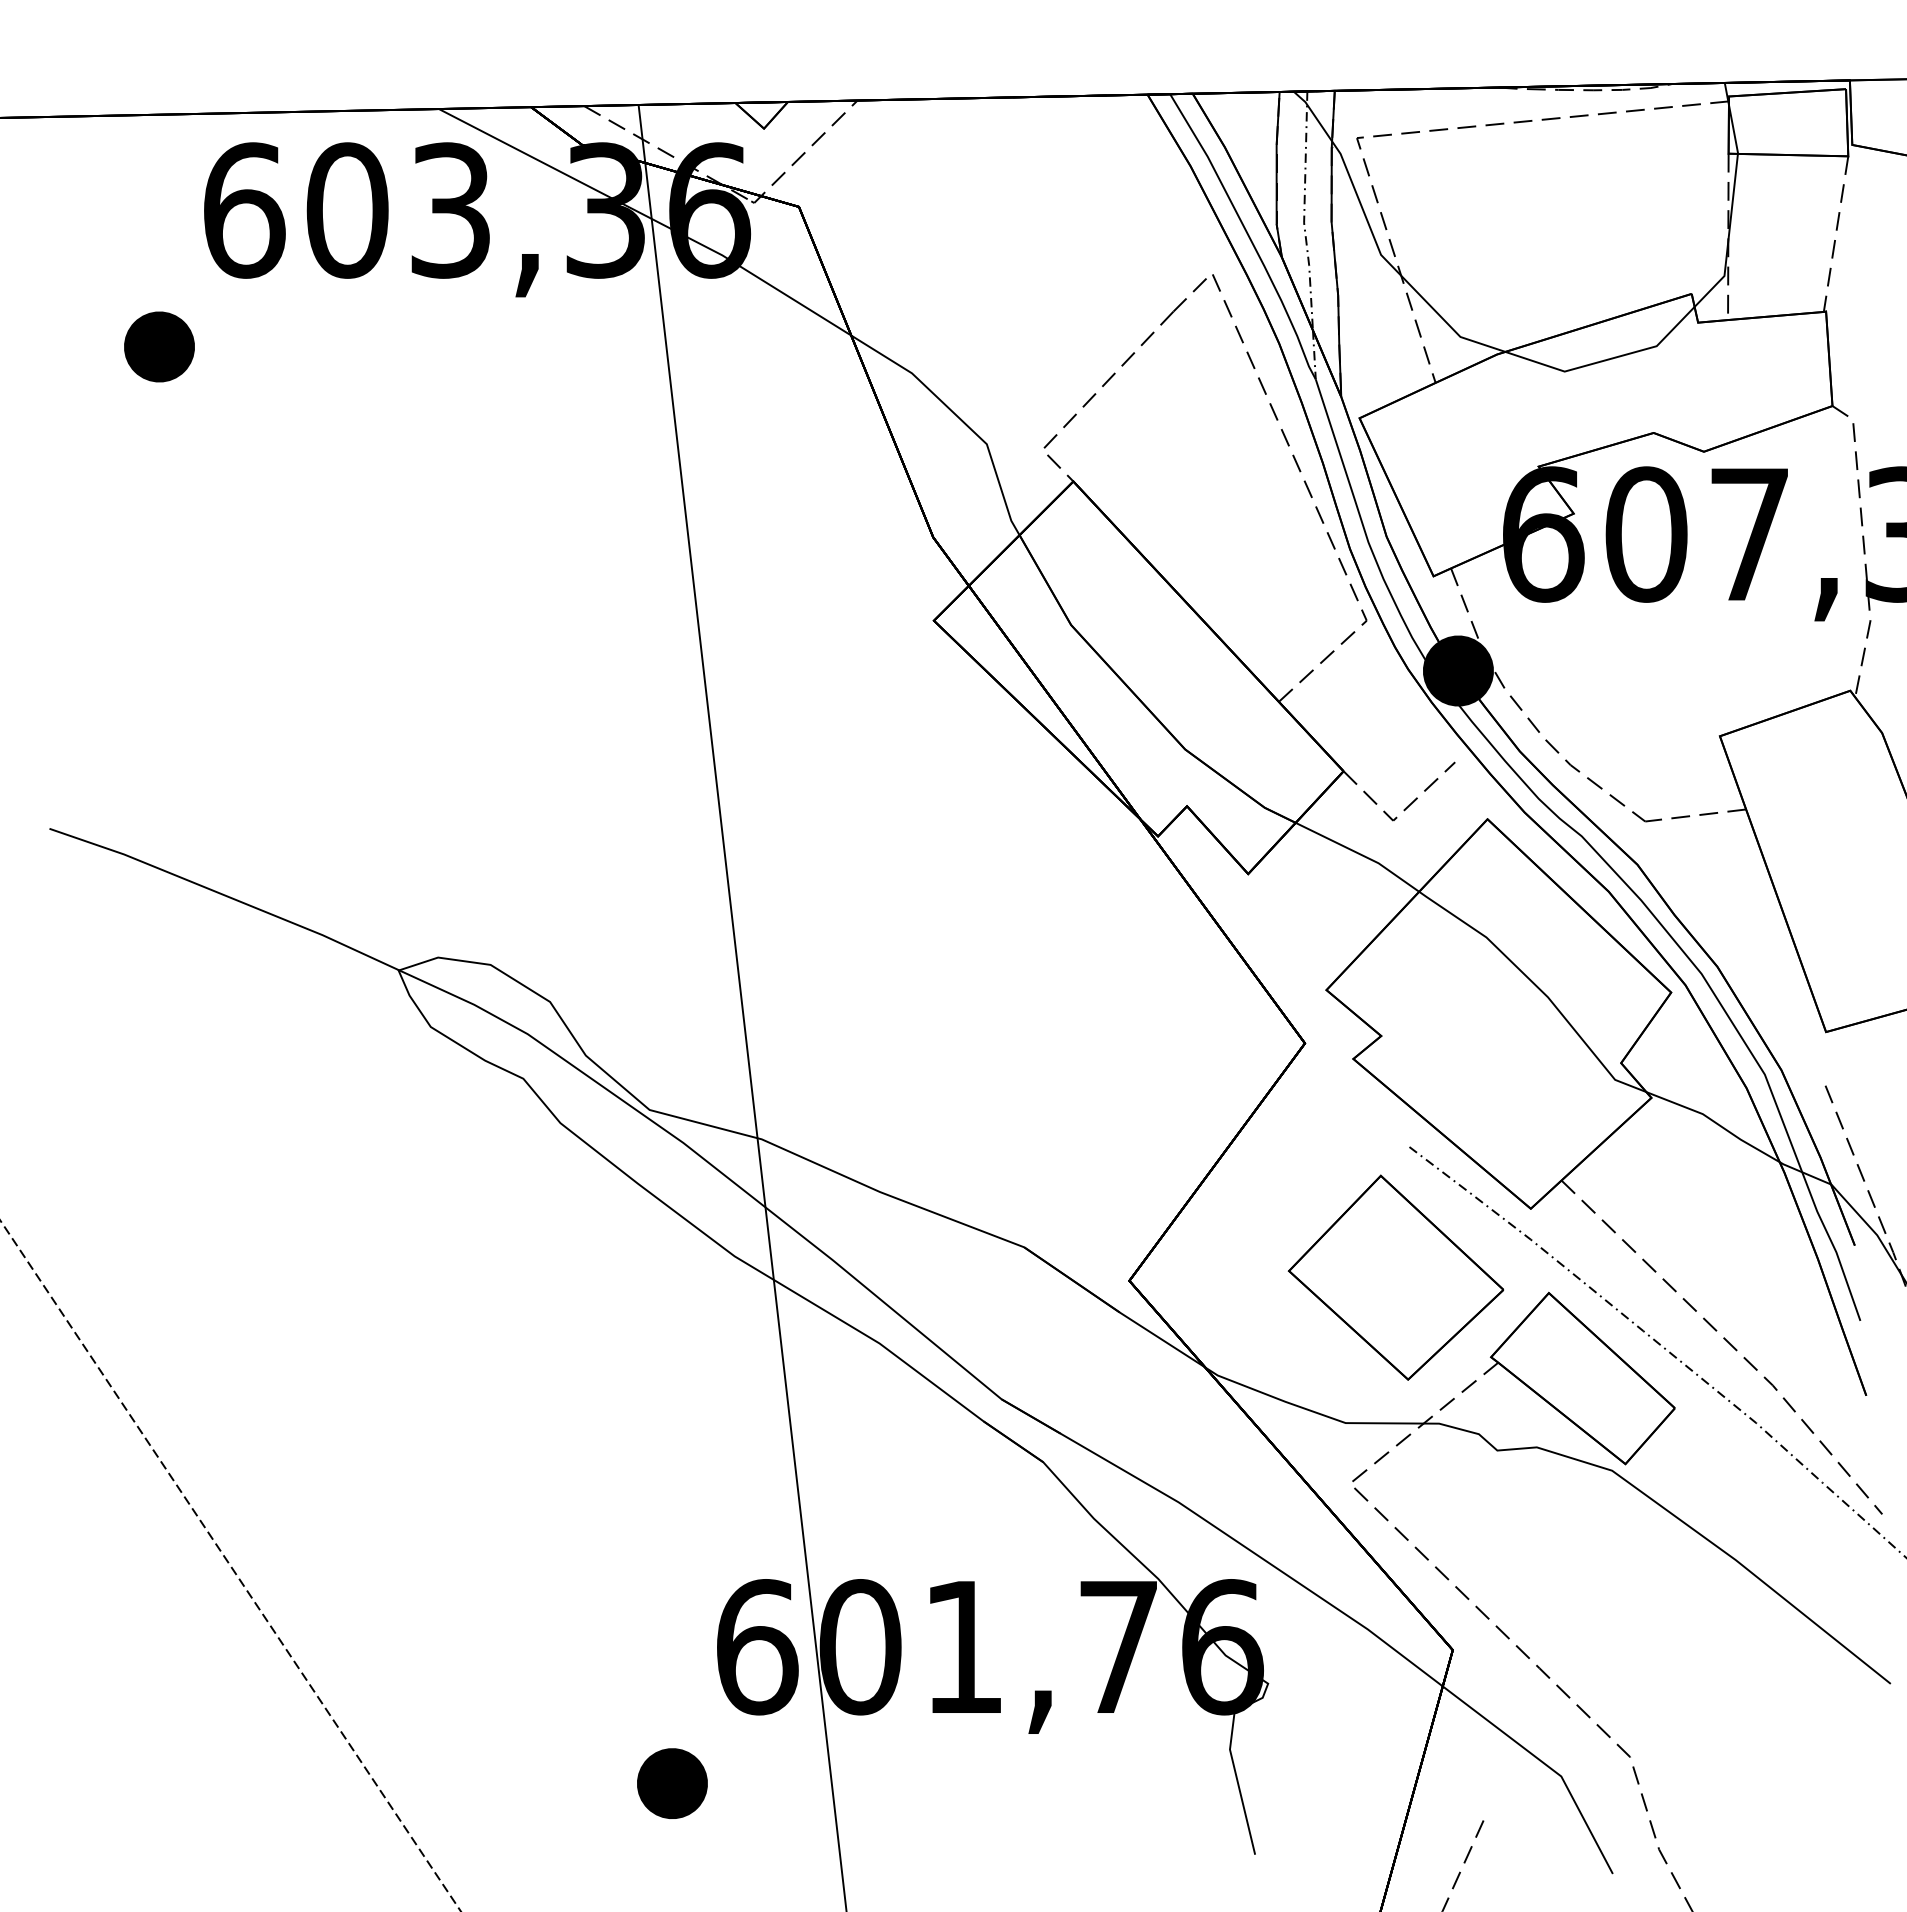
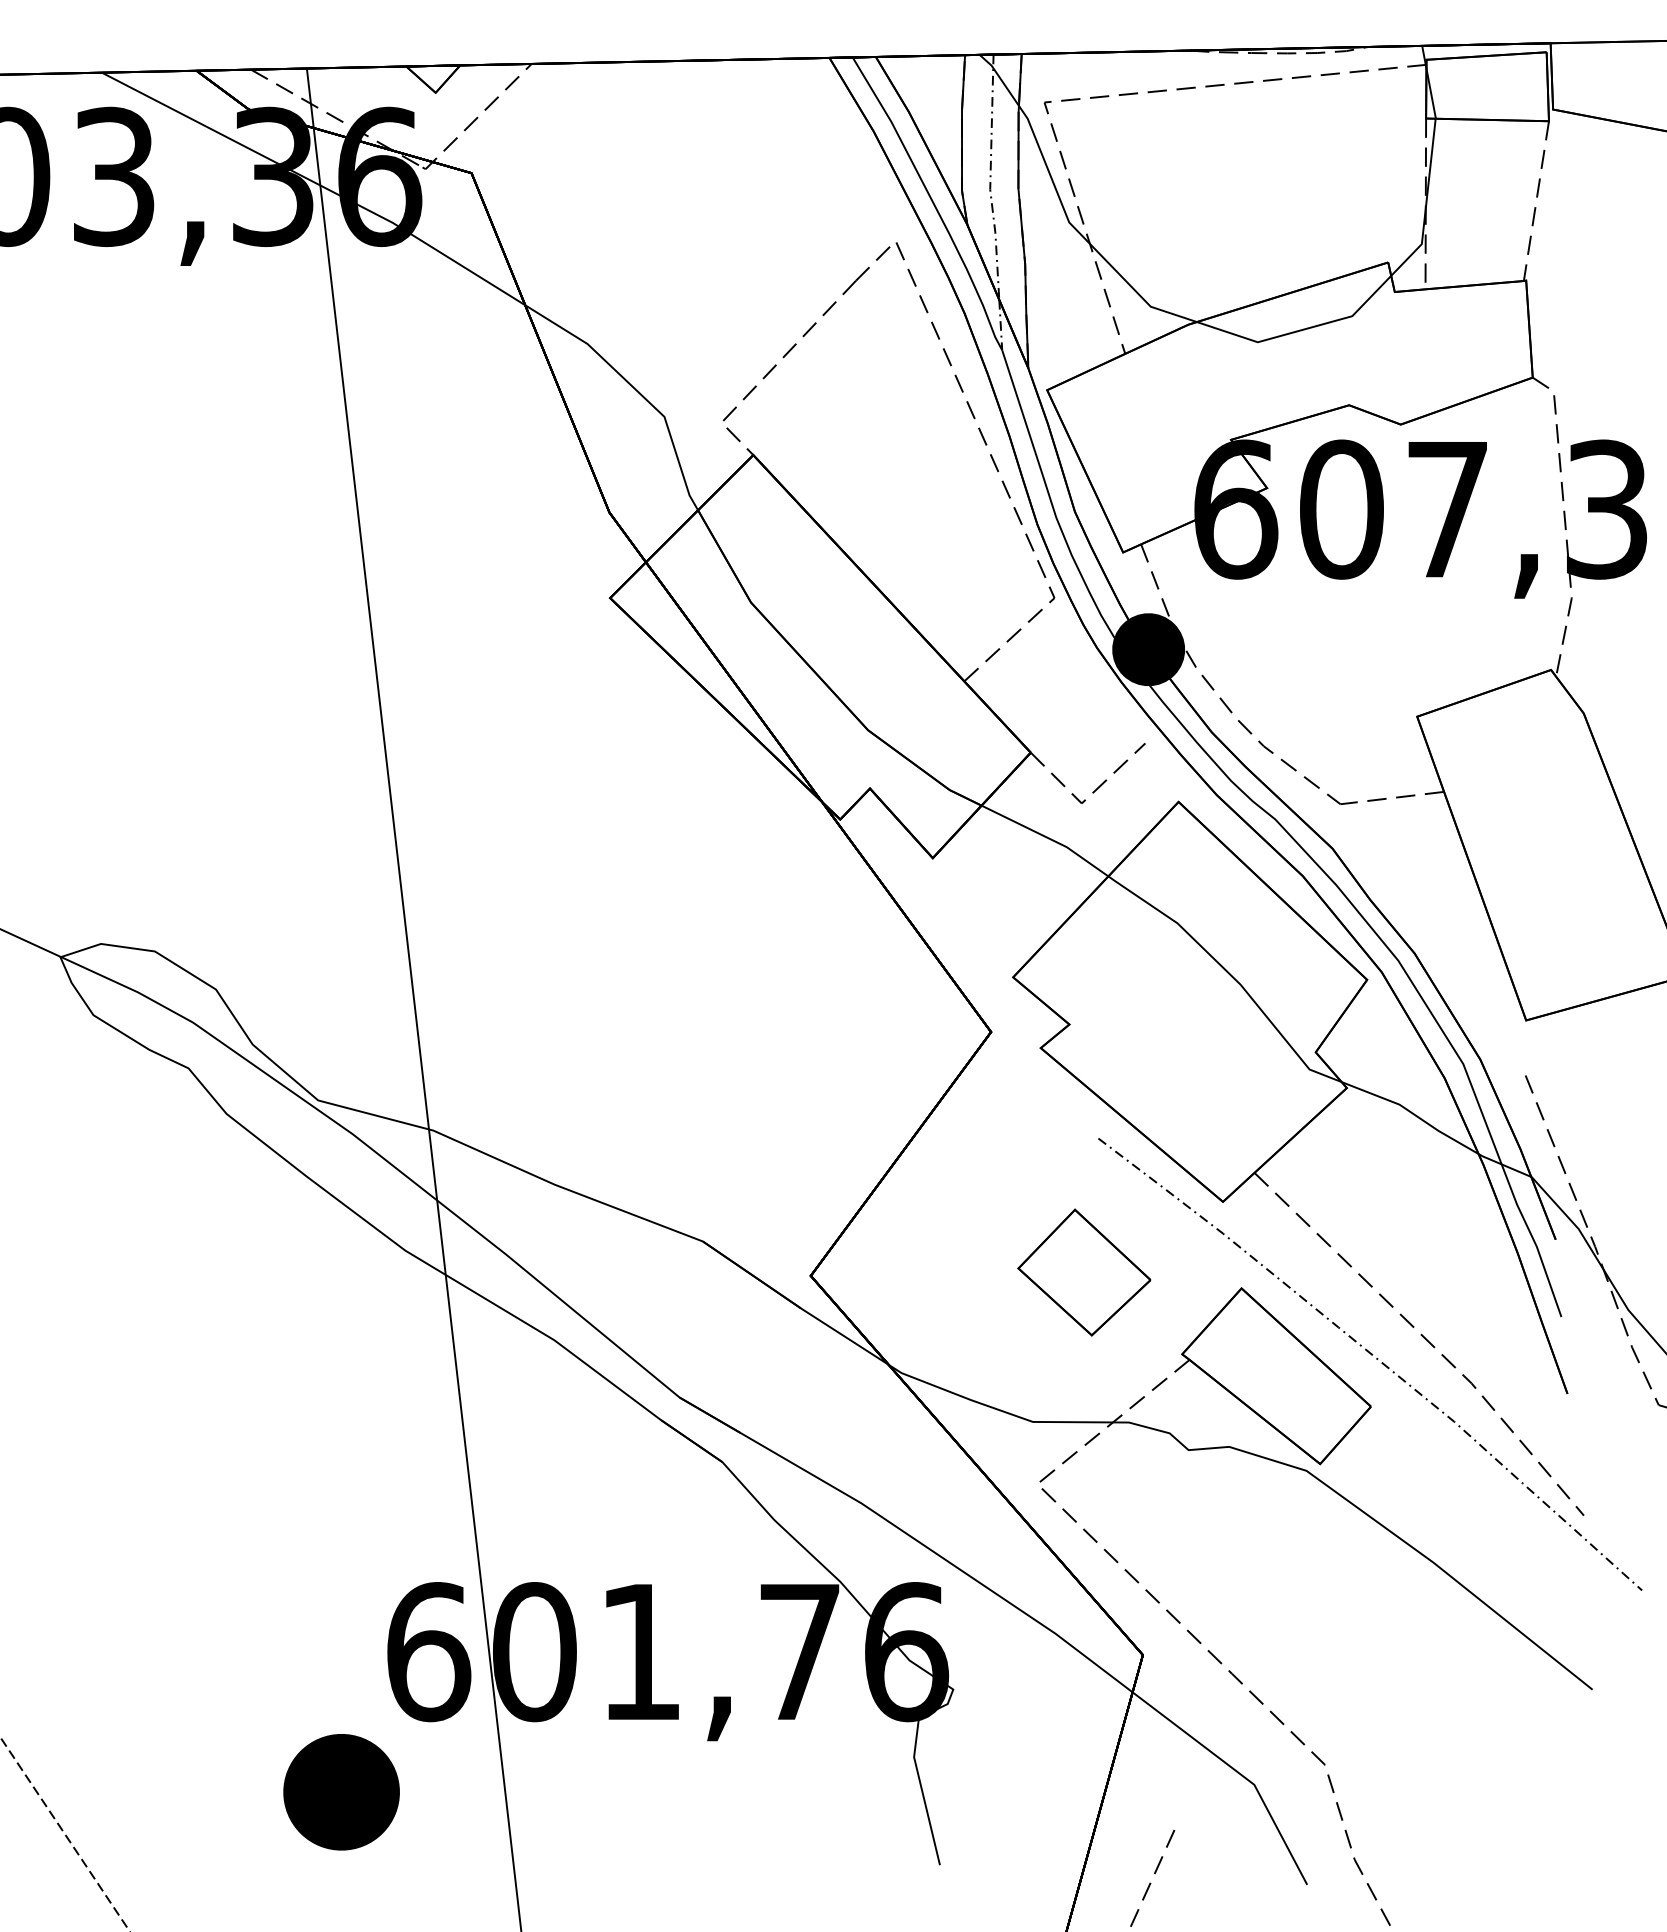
part: (1395, 1277) -> (1084, 1272), size x0.6
part: (672, 1783) -> (341, 1792), size x1.6

